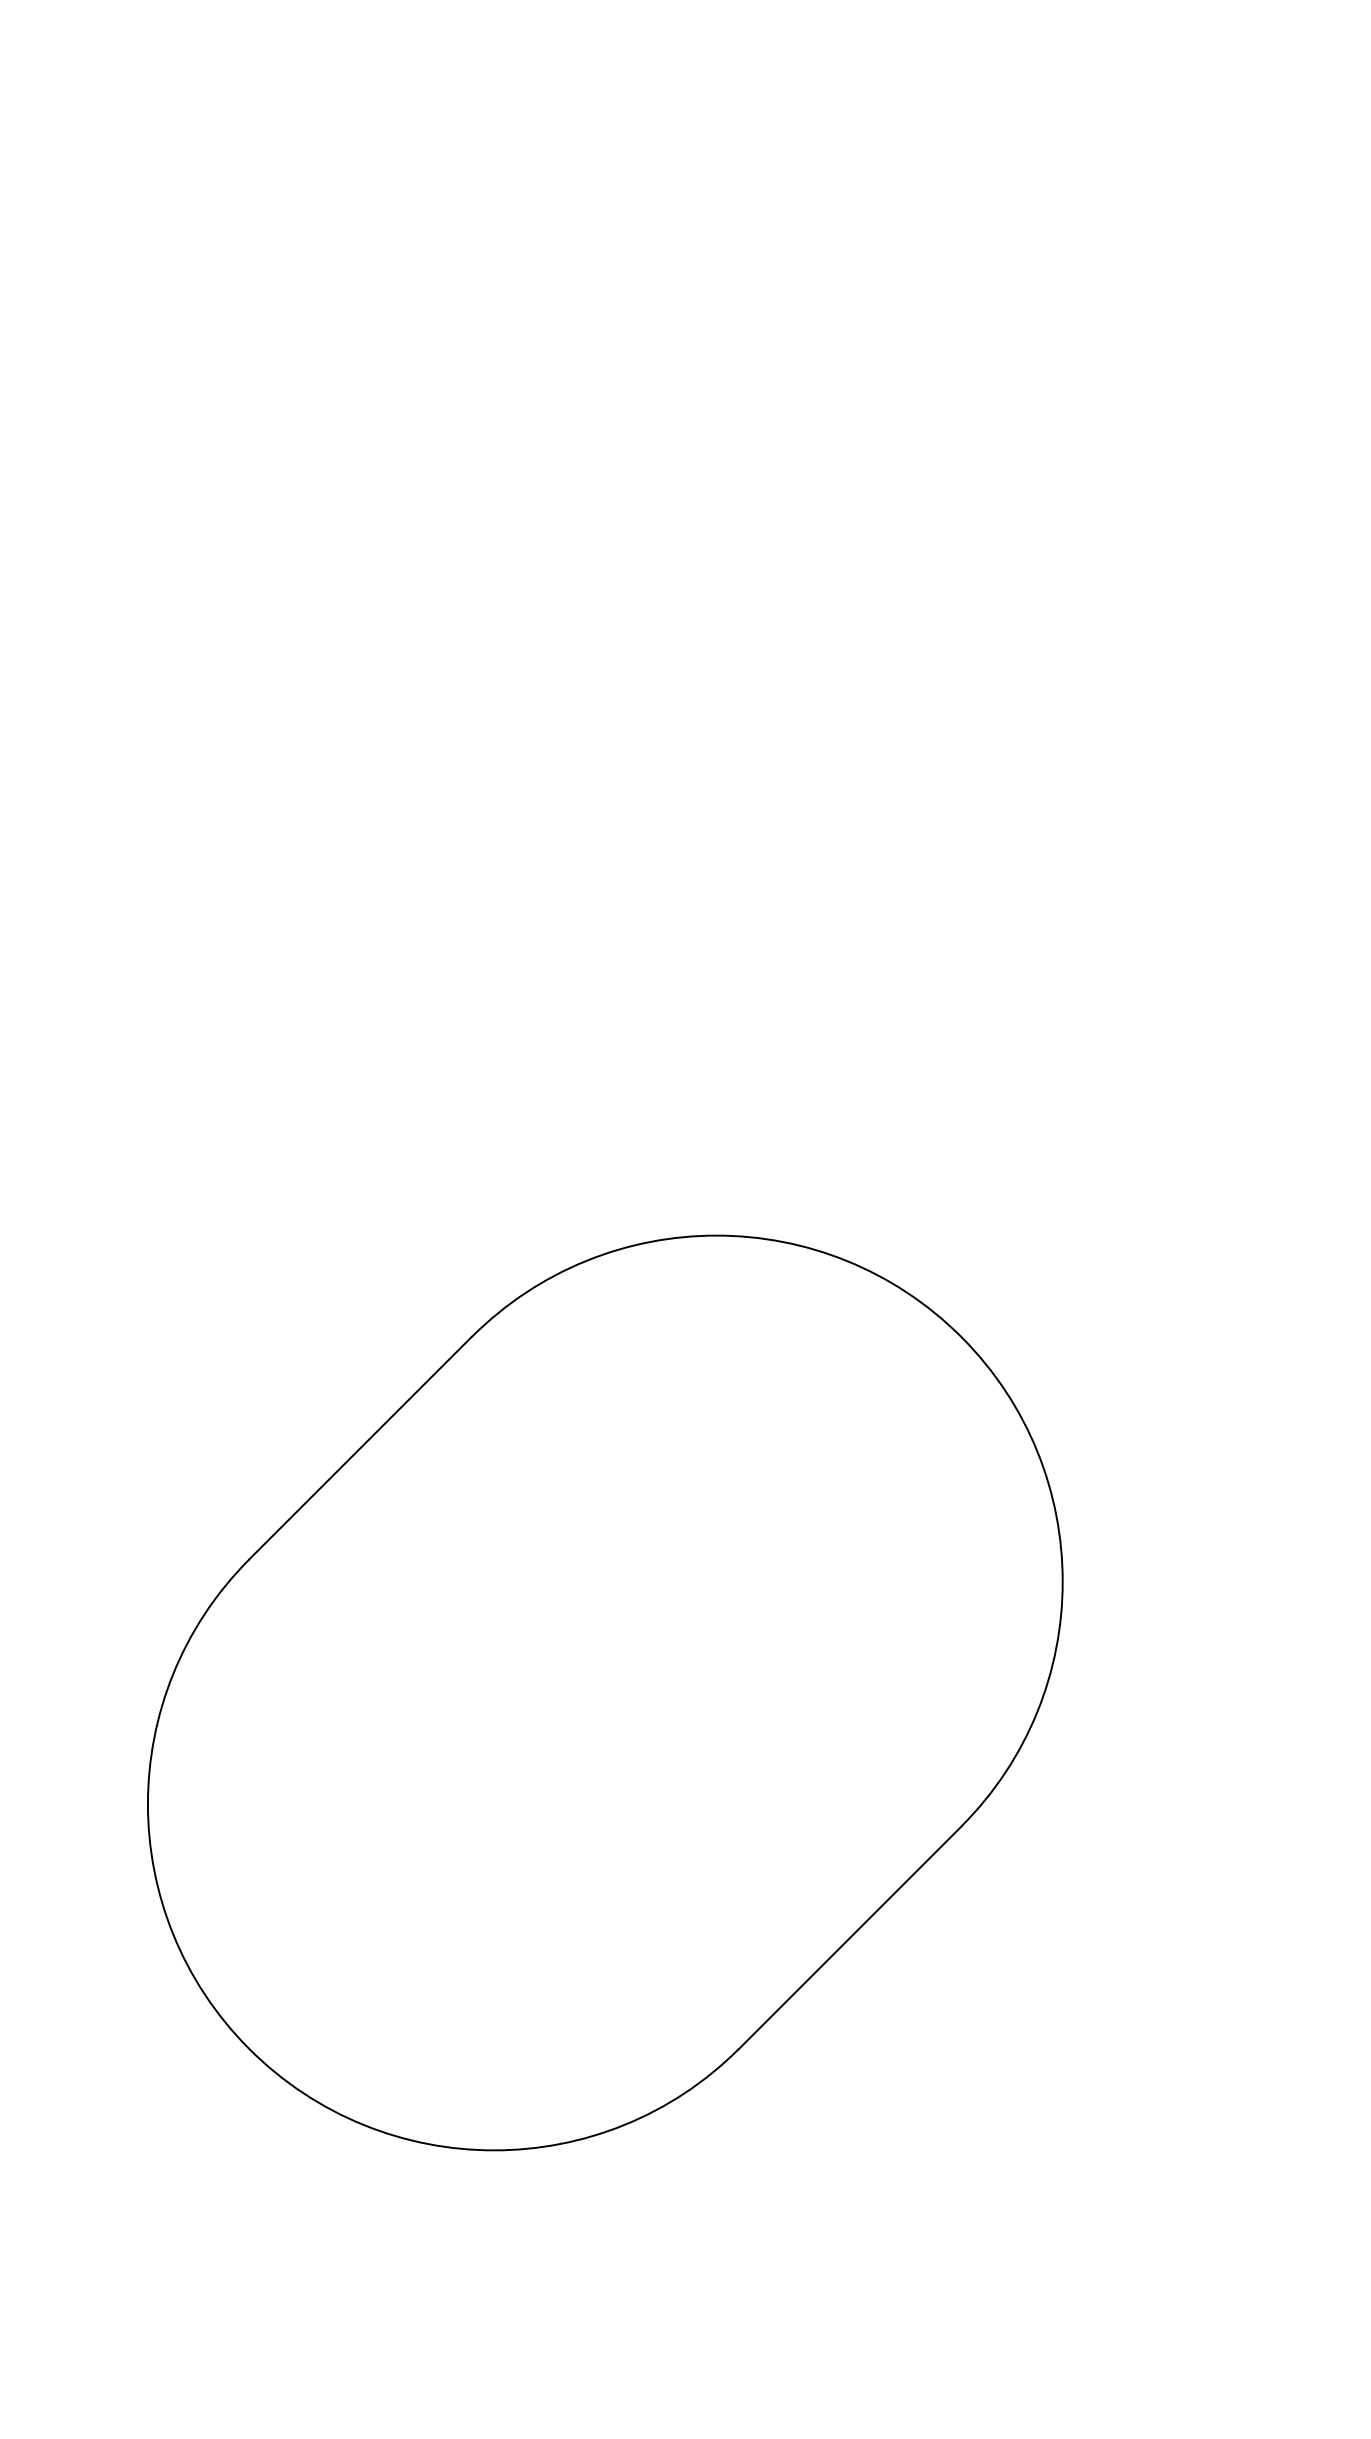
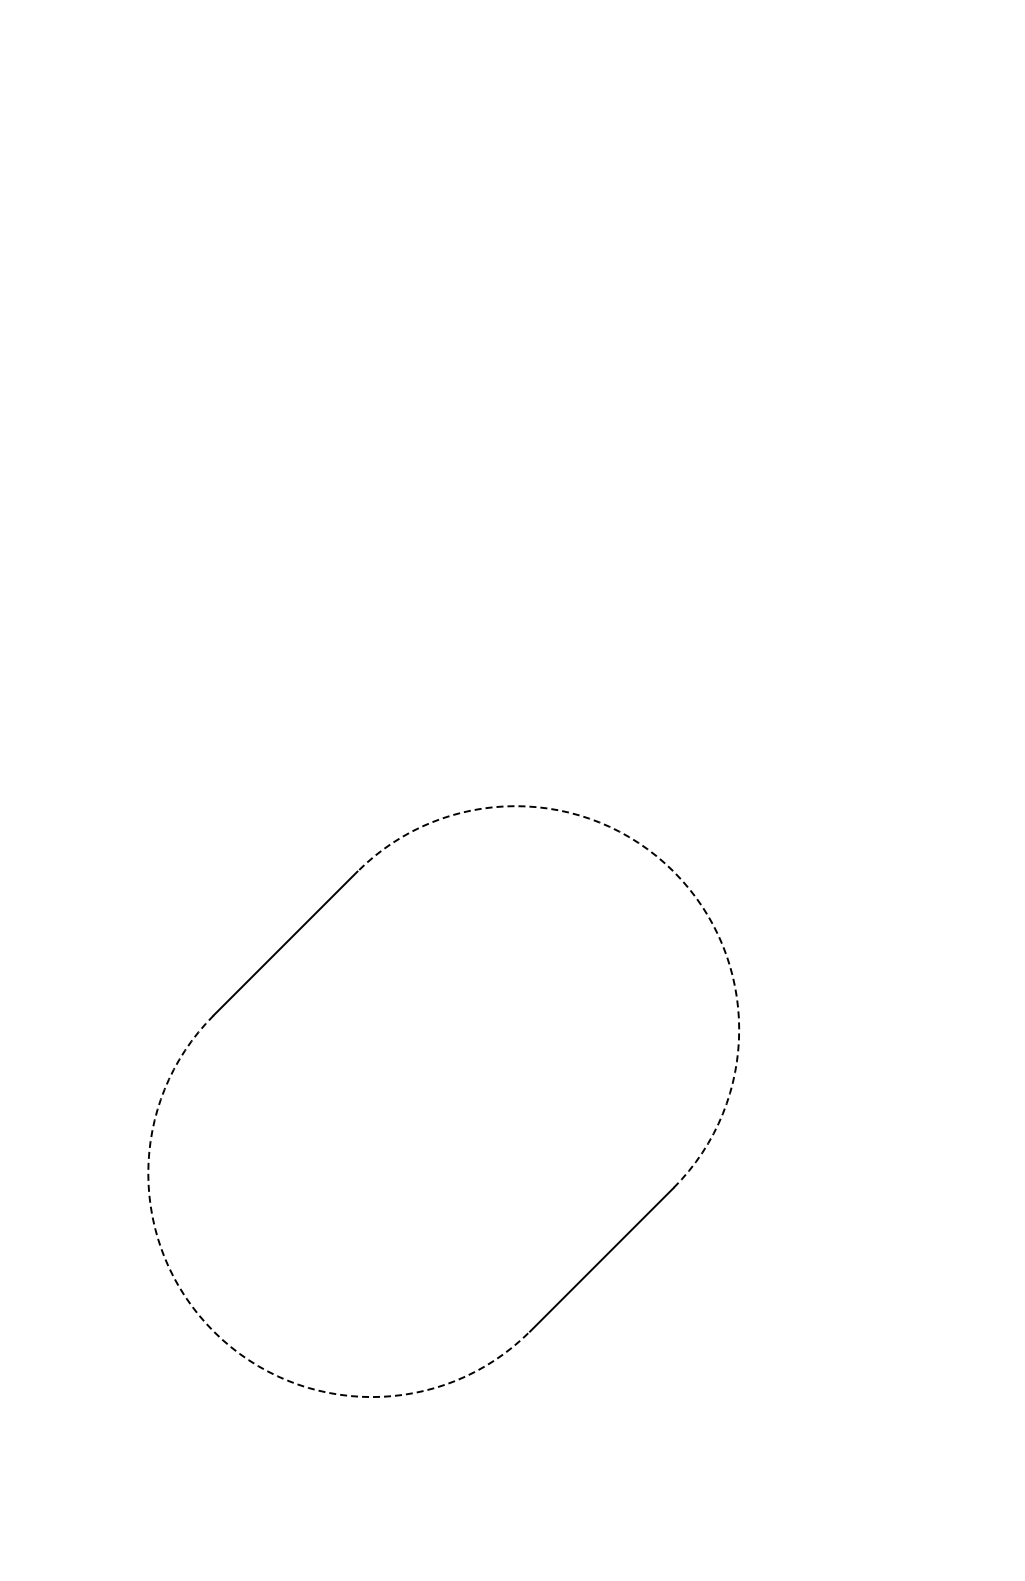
arc: (961, 1336) -> (673, 871), solid -> dashed
arc: (248, 2048) -> (213, 1331), solid -> dashed

